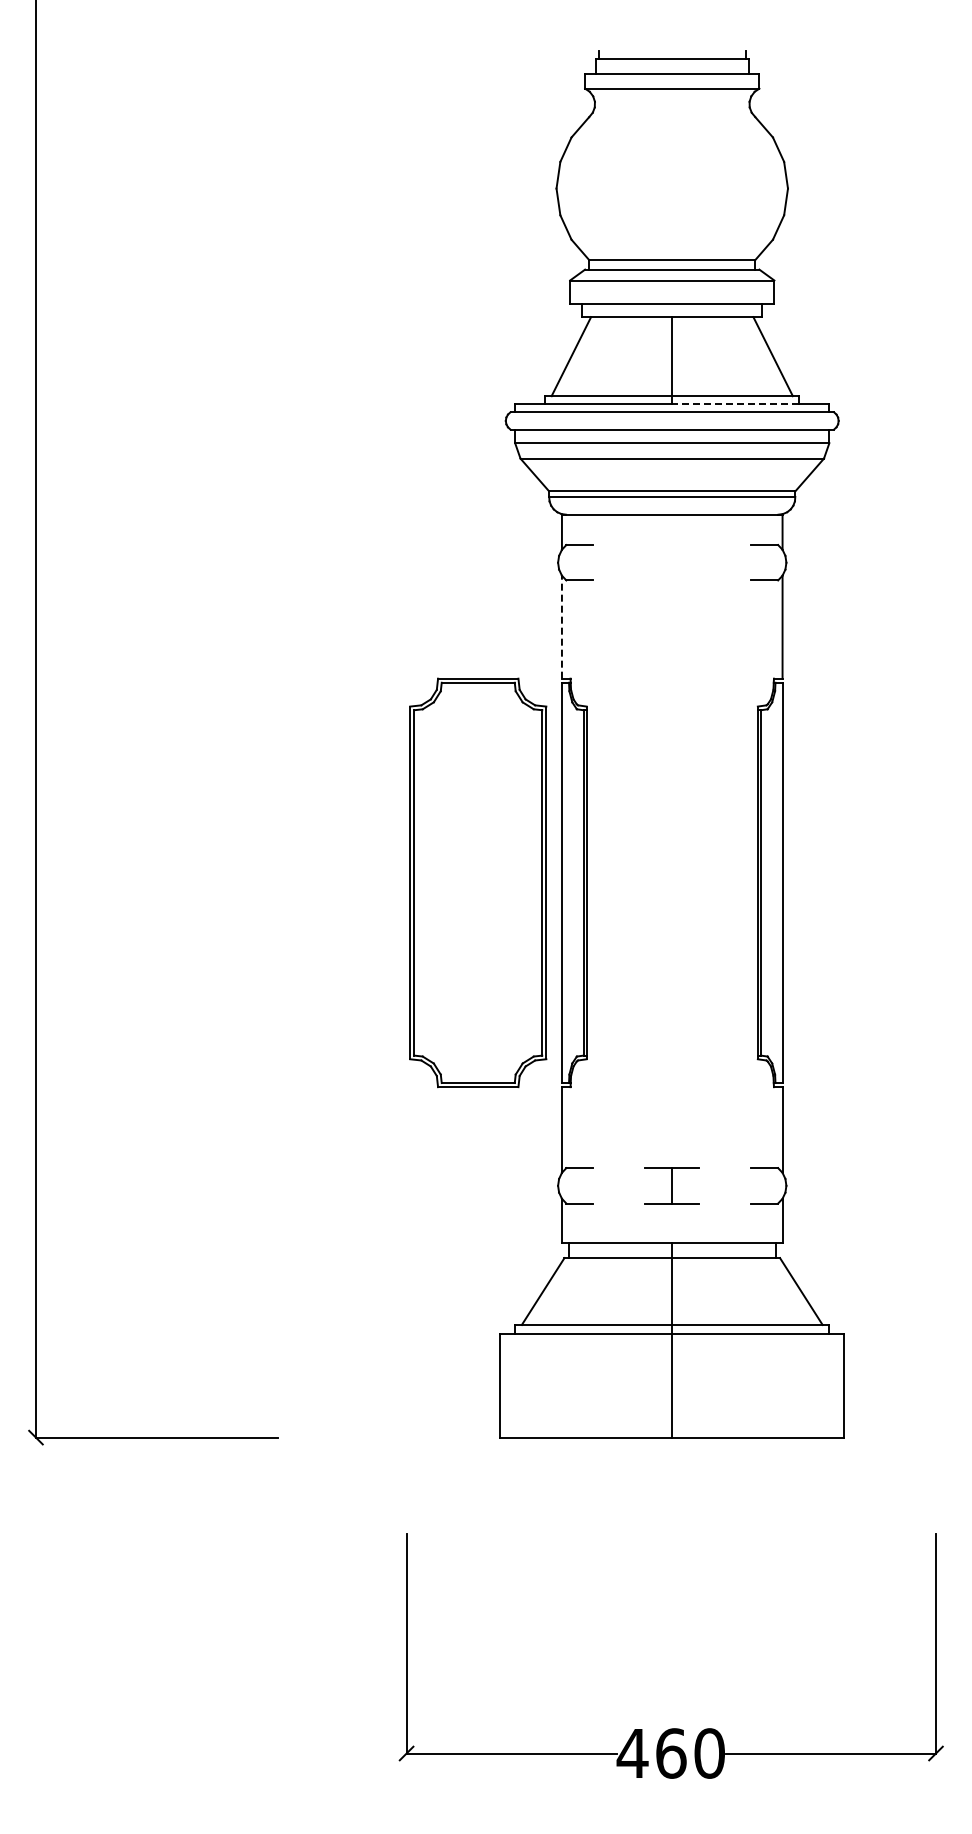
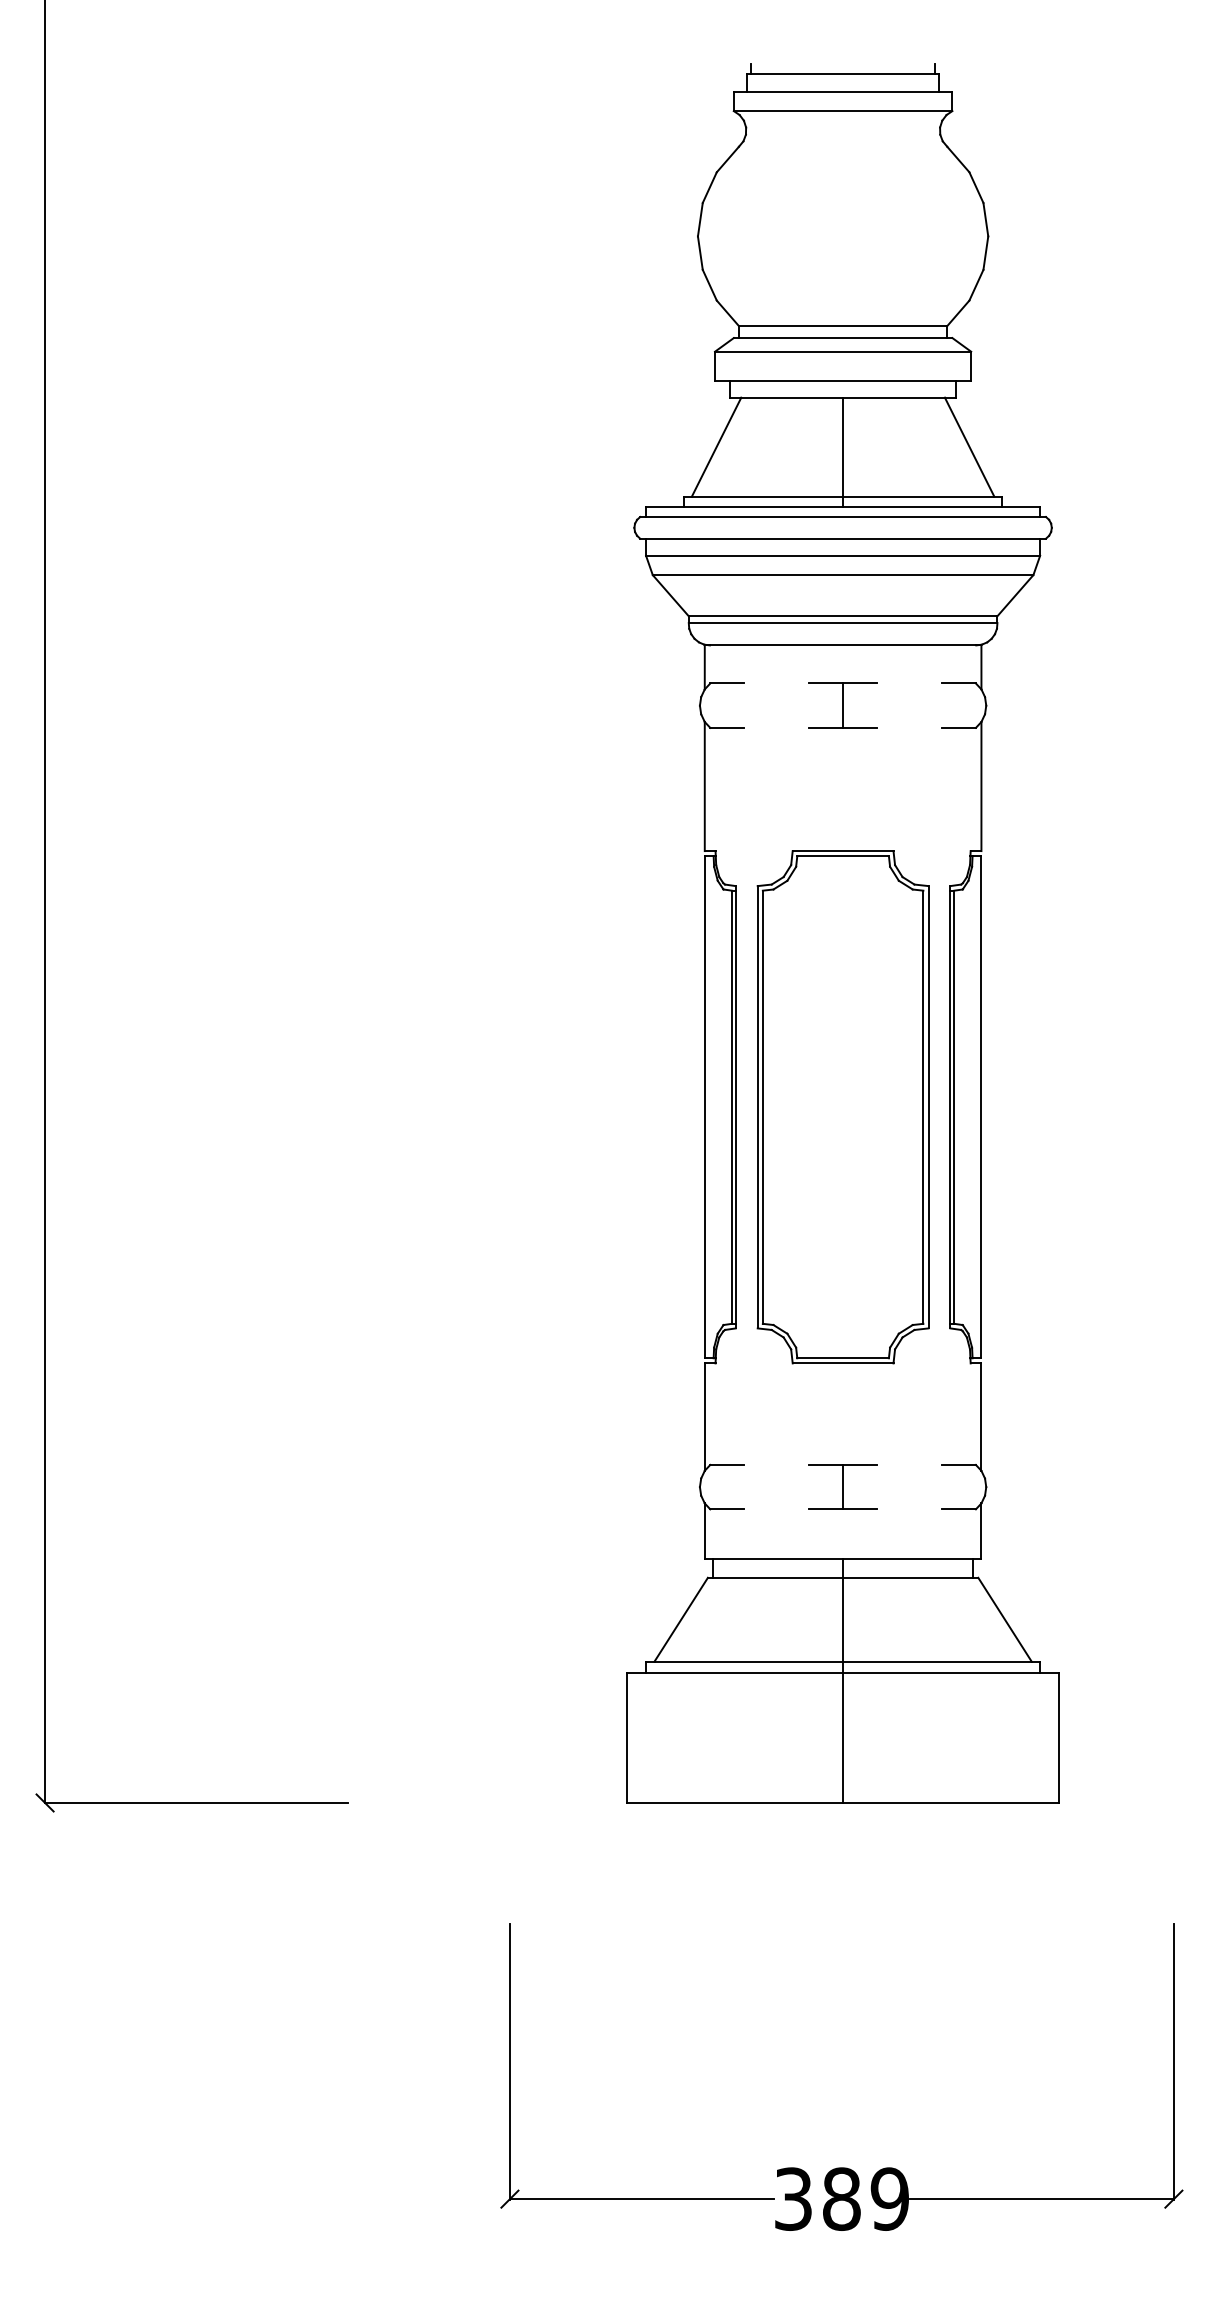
line: (735, 404) -> (922, 507), dashed -> solid
part: (671, 562) -> (842, 705), added
line: (561, 626) -> (704, 785), dashed -> solid
part: (478, 882) -> (843, 1106), moved
text: (670, 1753) -> (840, 2199), 460 -> 389

